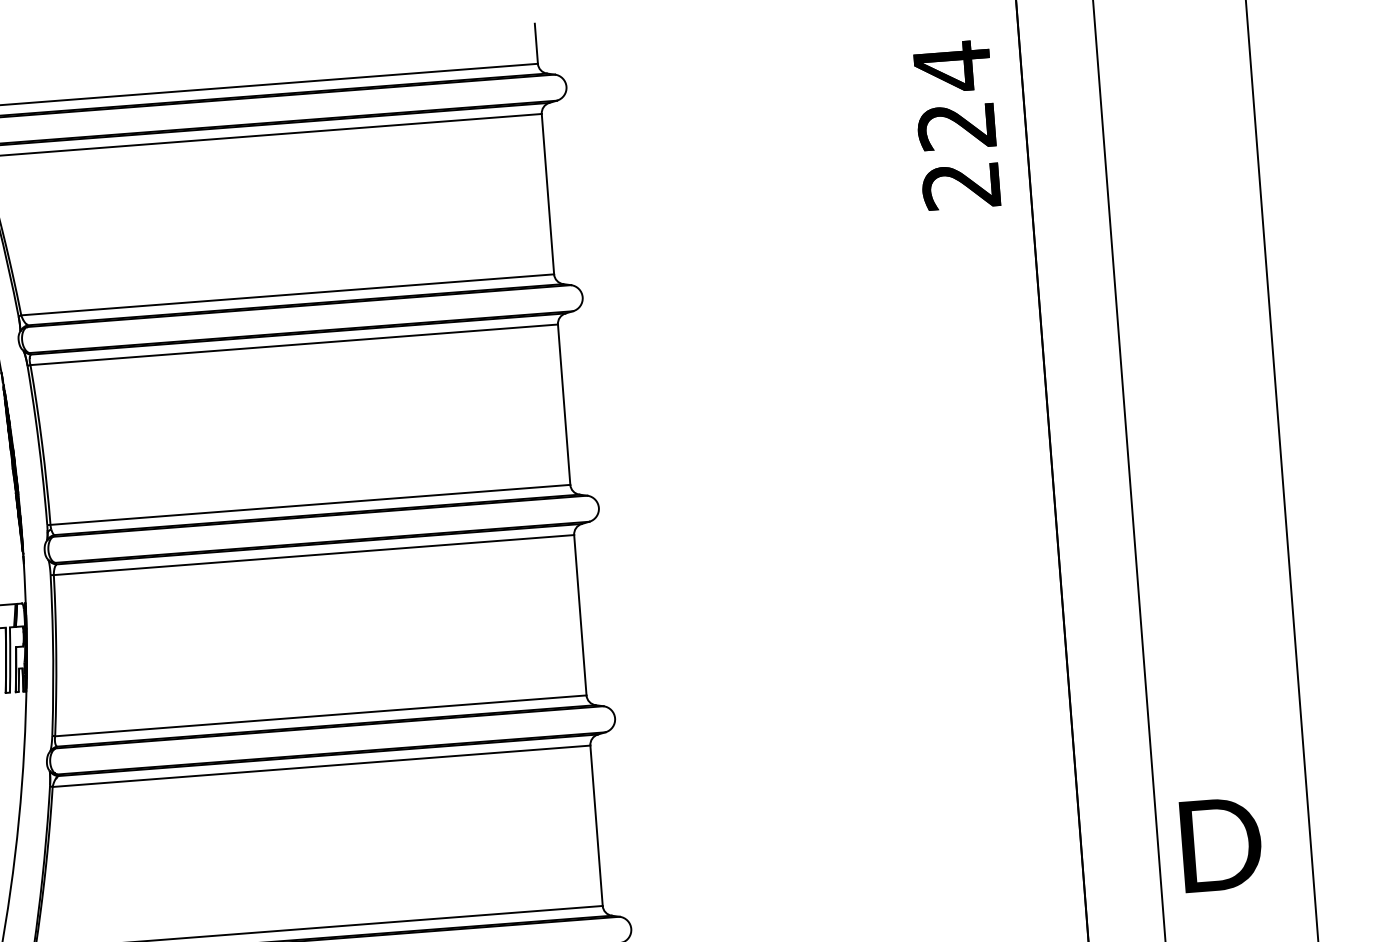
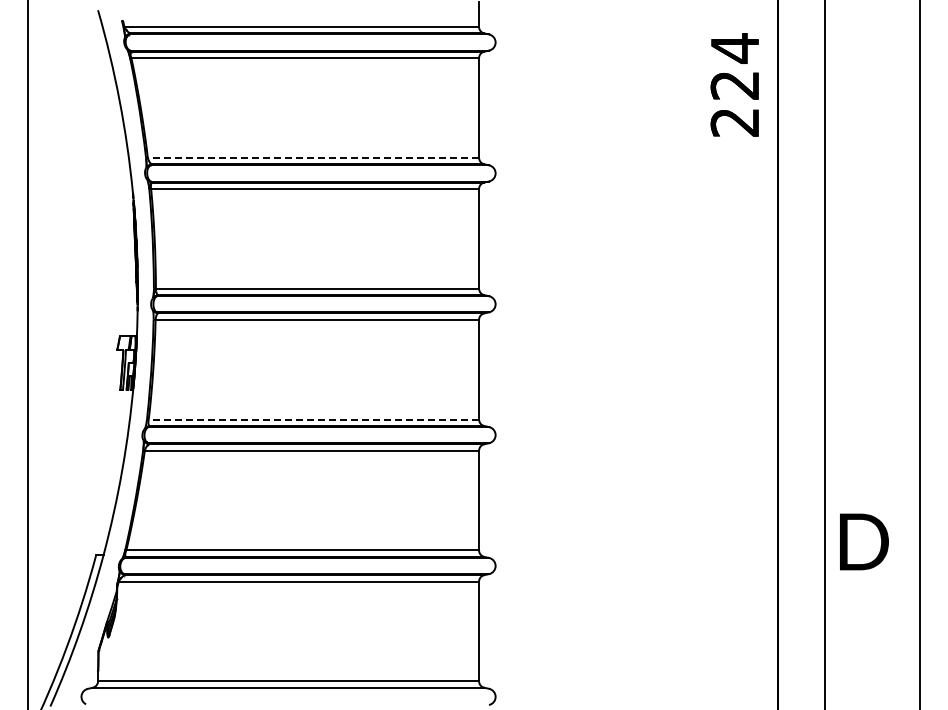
line: (287, 294) -> (313, 157), solid -> dashed
line: (320, 715) -> (313, 419), solid -> dashed

